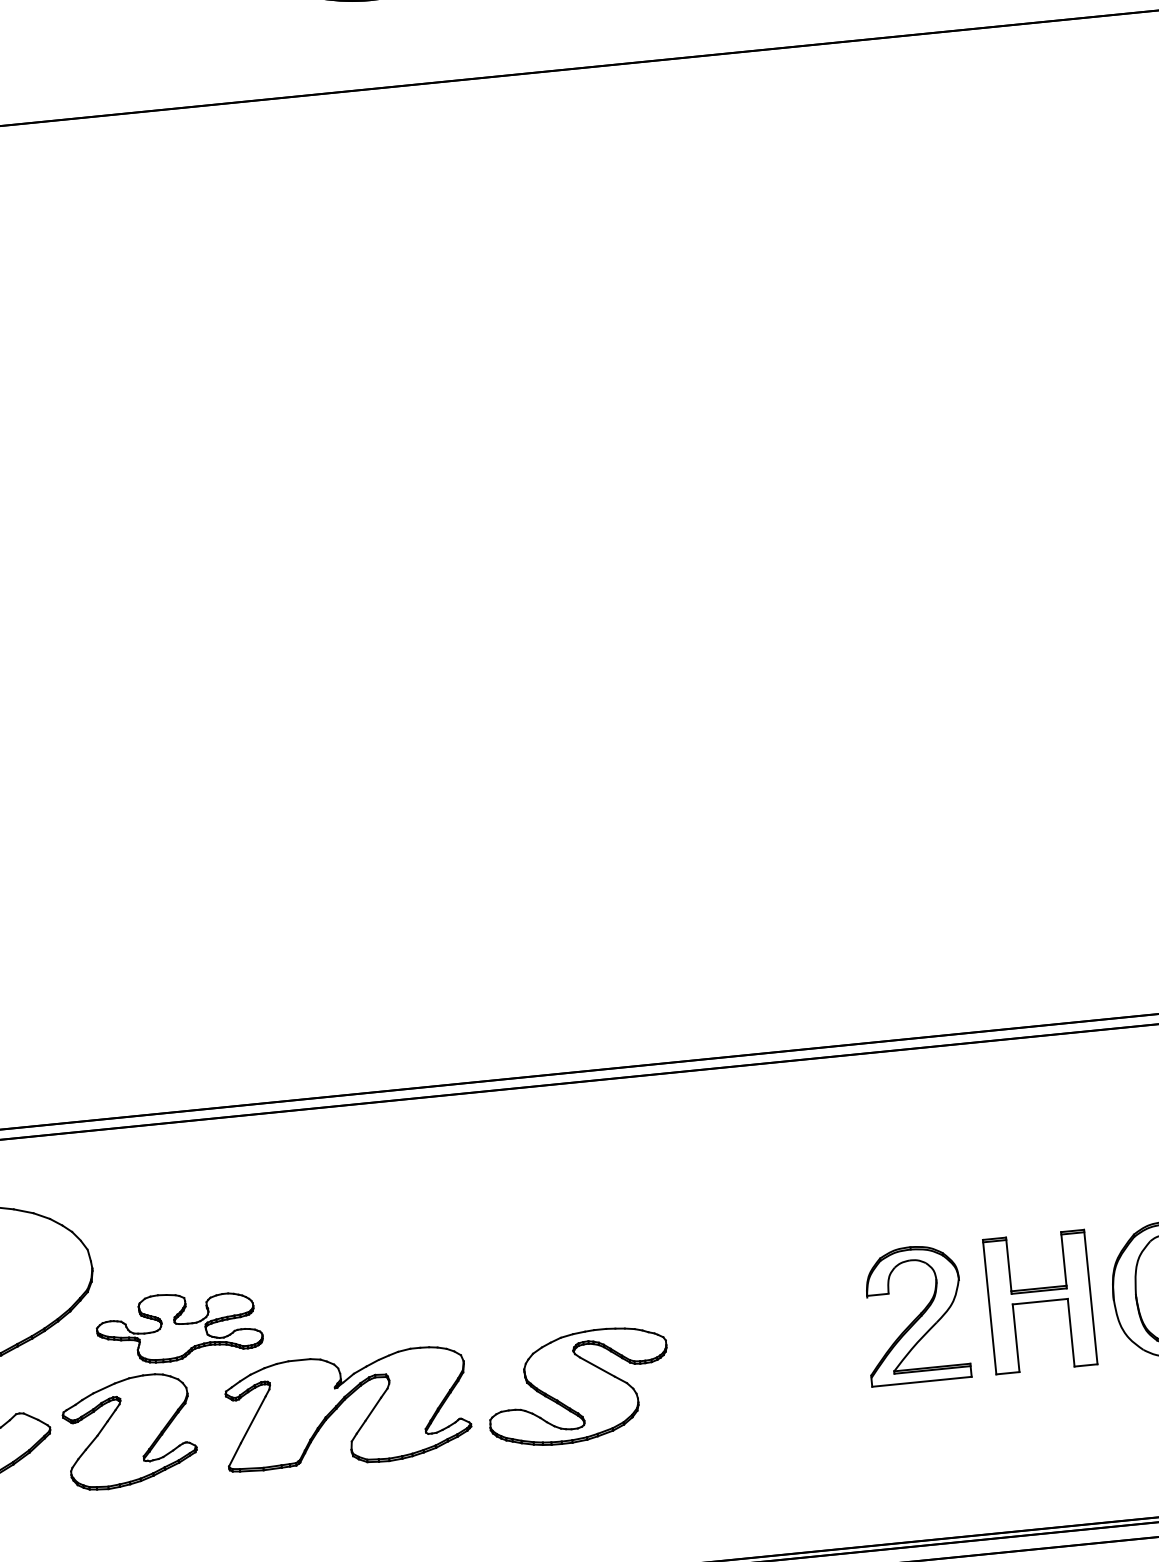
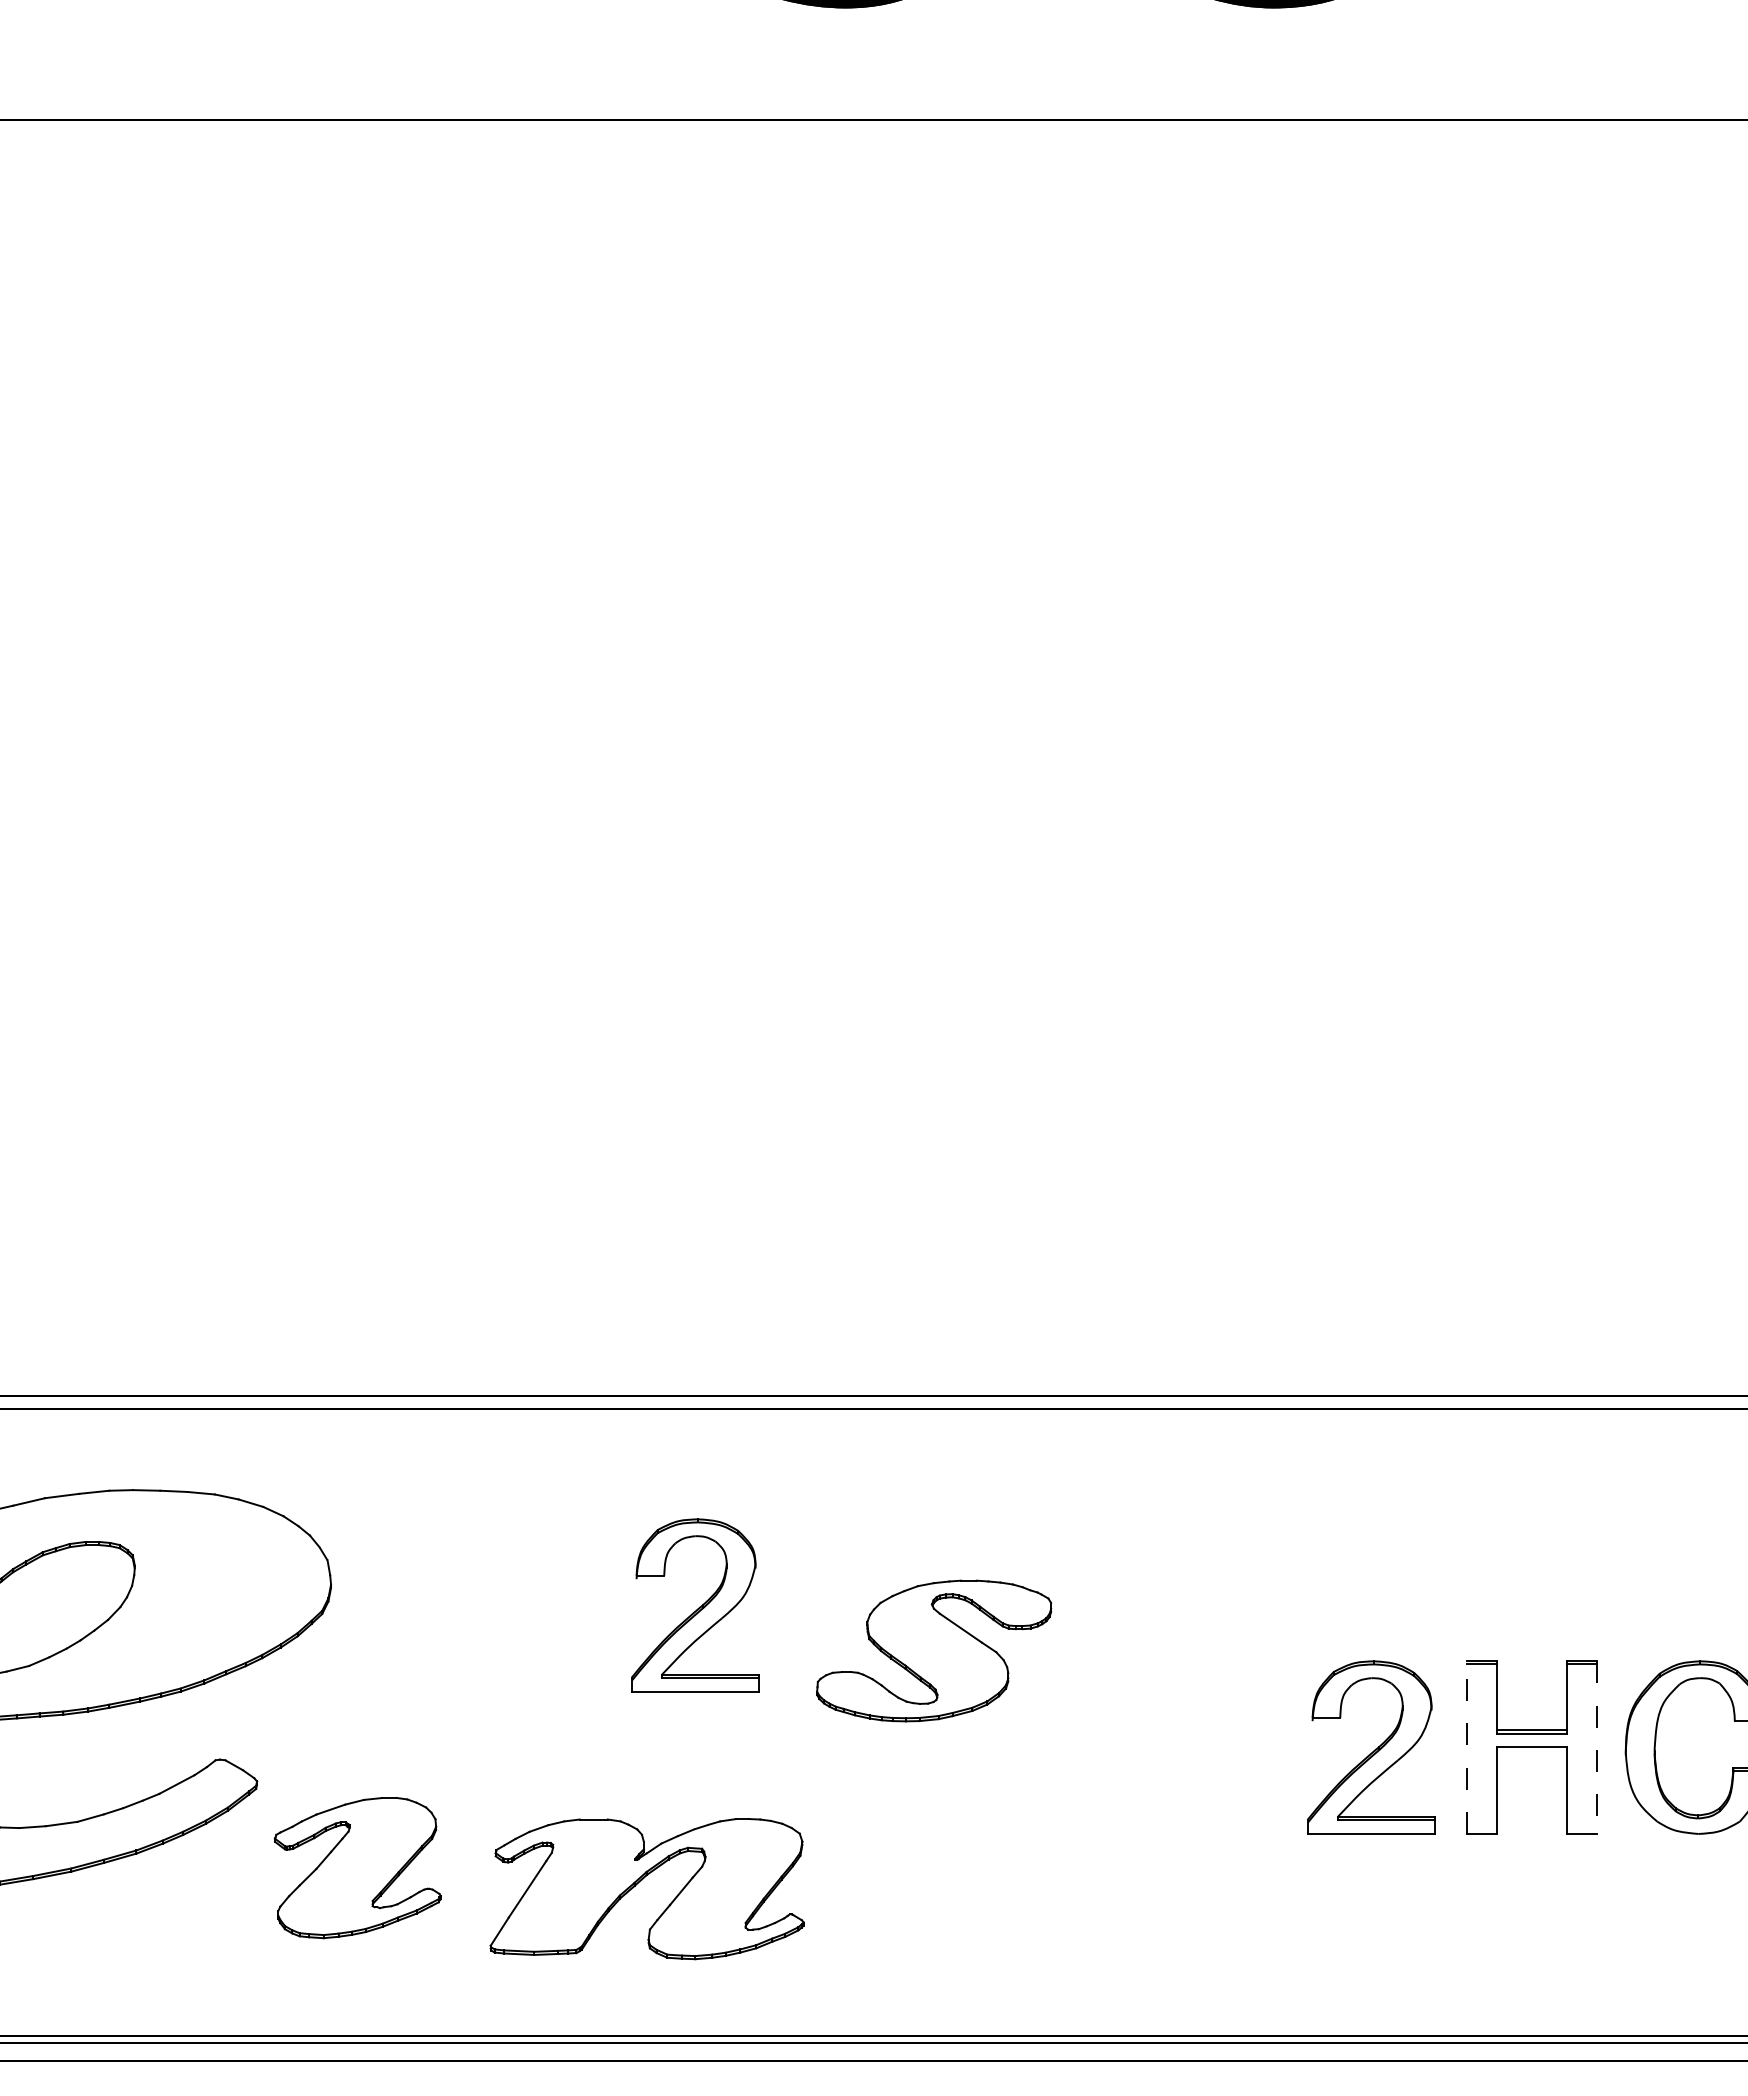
part: (377, 1256) -> (695, 1605), added
line: (1090, 1297) -> (1596, 1748), solid -> dashed
line: (989, 1306) -> (1467, 1747), solid -> dashed
part: (178, 1326) -> (433, 1669), removed
part: (578, 1386) -> (934, 1650), moved
part: (341, 1404) -> (641, 1881), moved
part: (129, 1432) -> (357, 1868), moved

